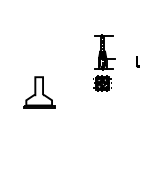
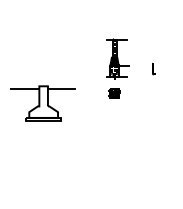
line: (22, 79) -> (25, 88), added
line: (55, 79) -> (61, 88), added
part: (102, 83) -> (114, 93), size x0.62

